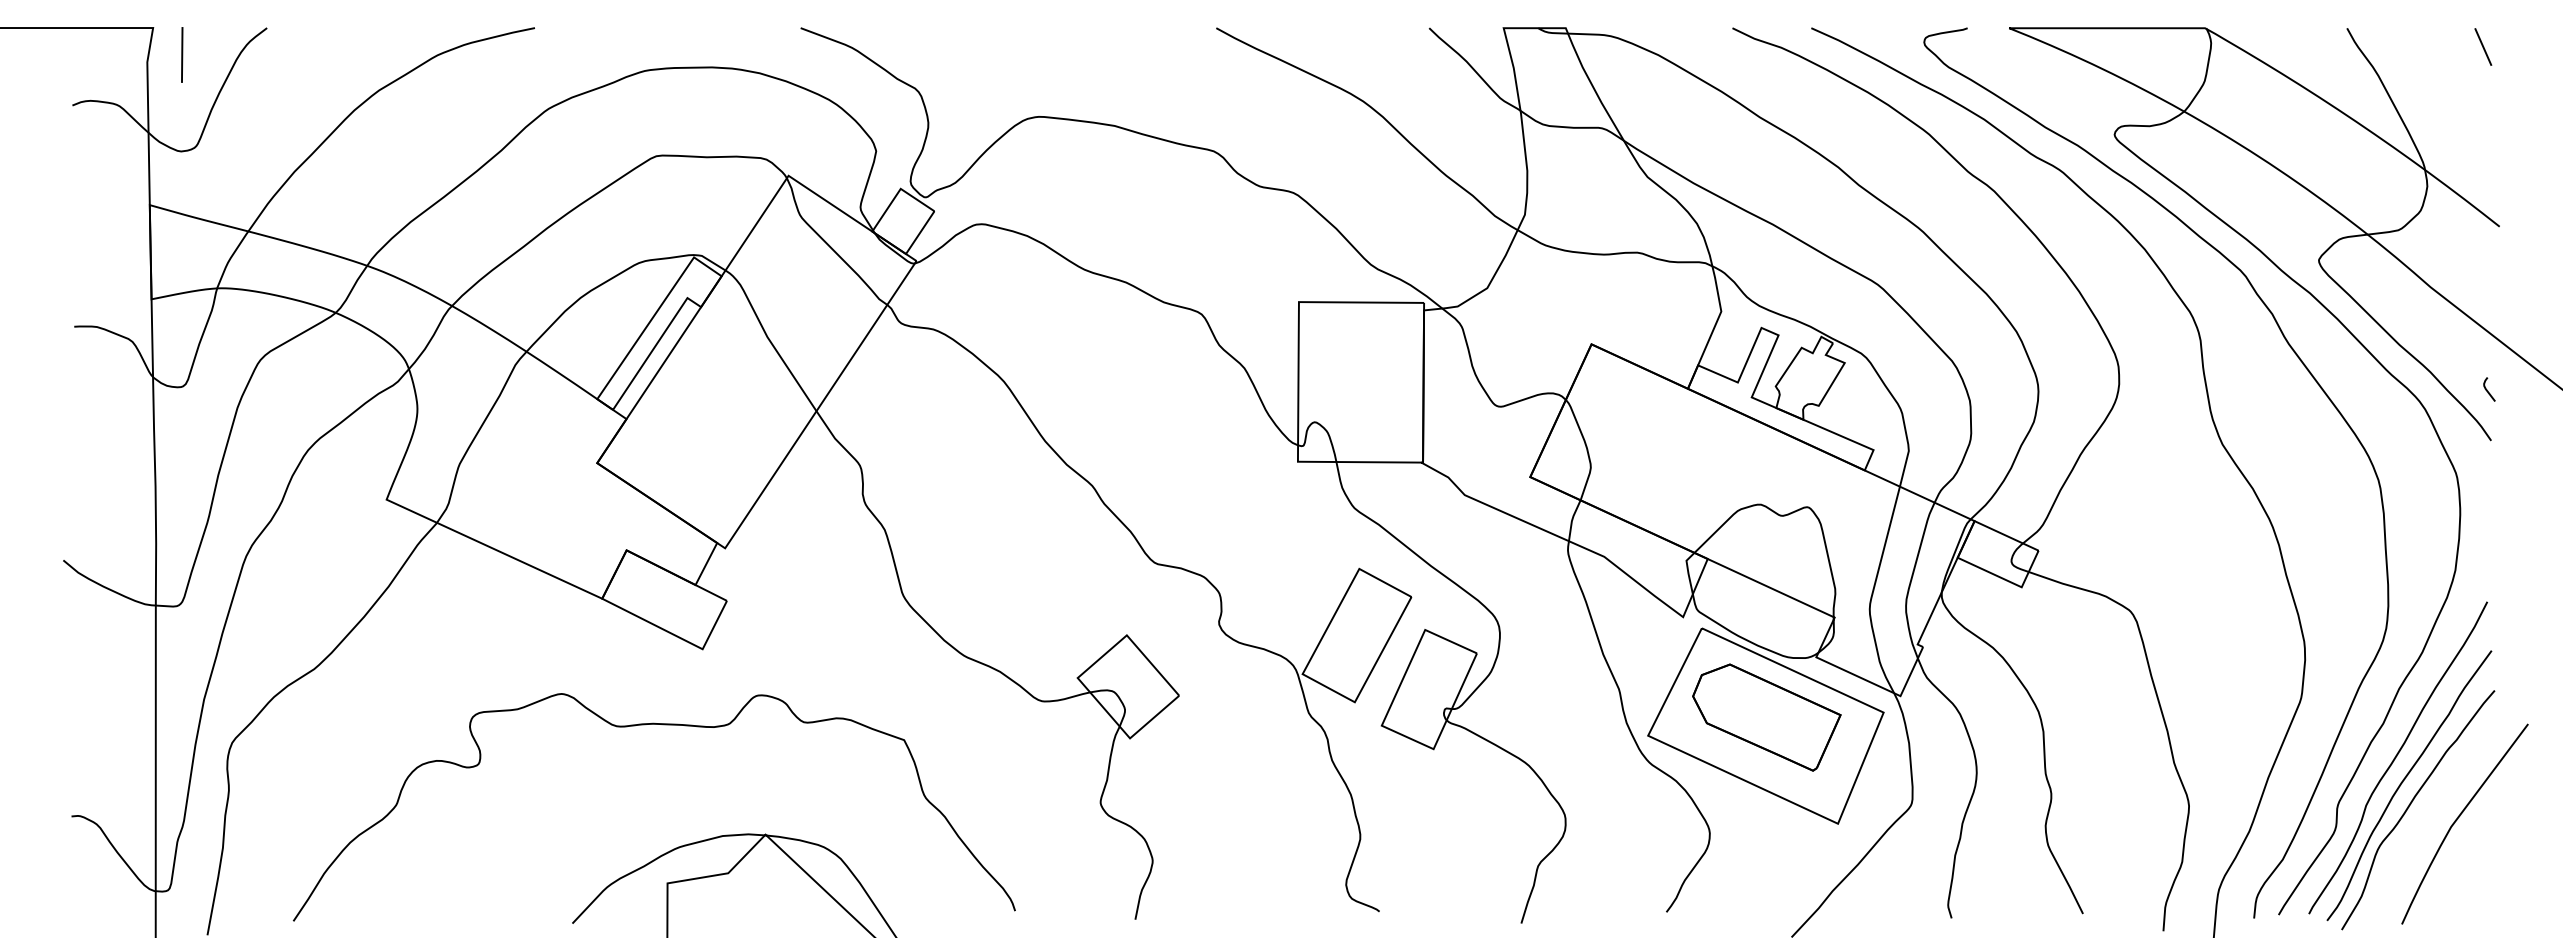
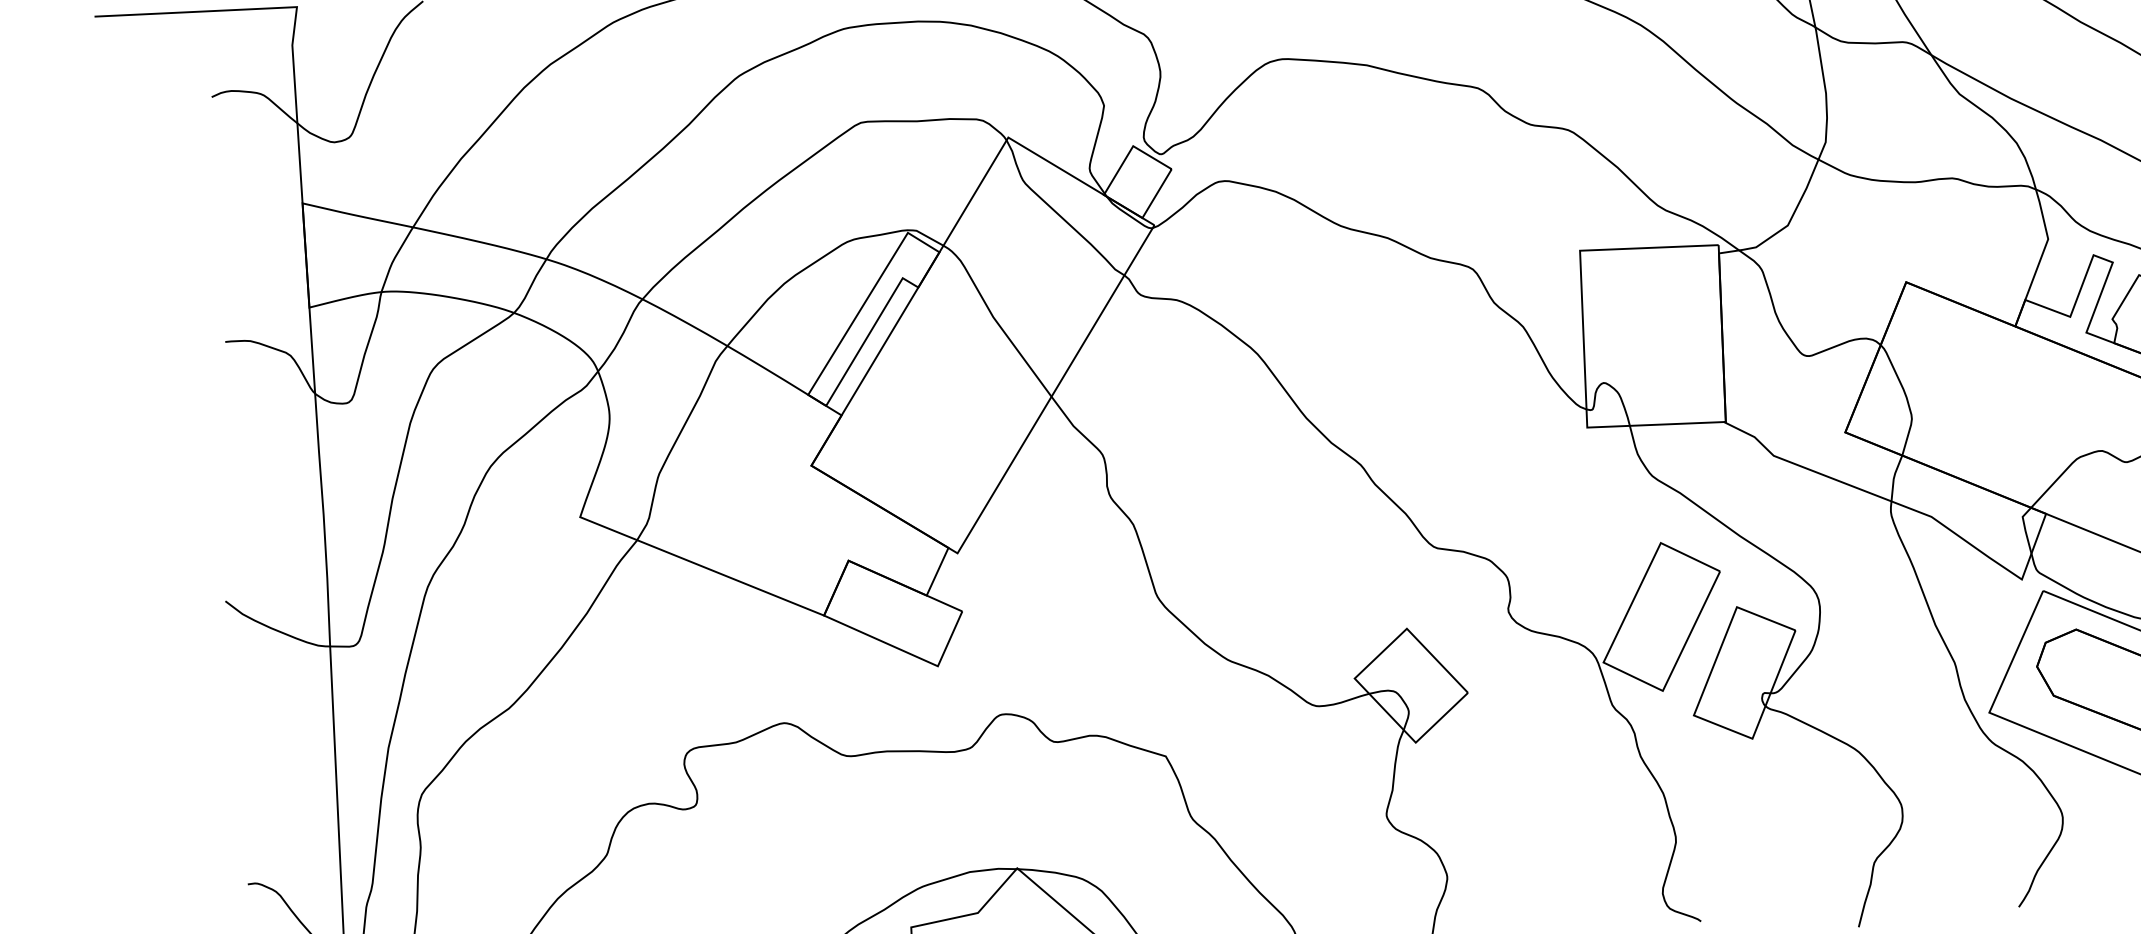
line: (181, 54) -> (329, 34), removed

